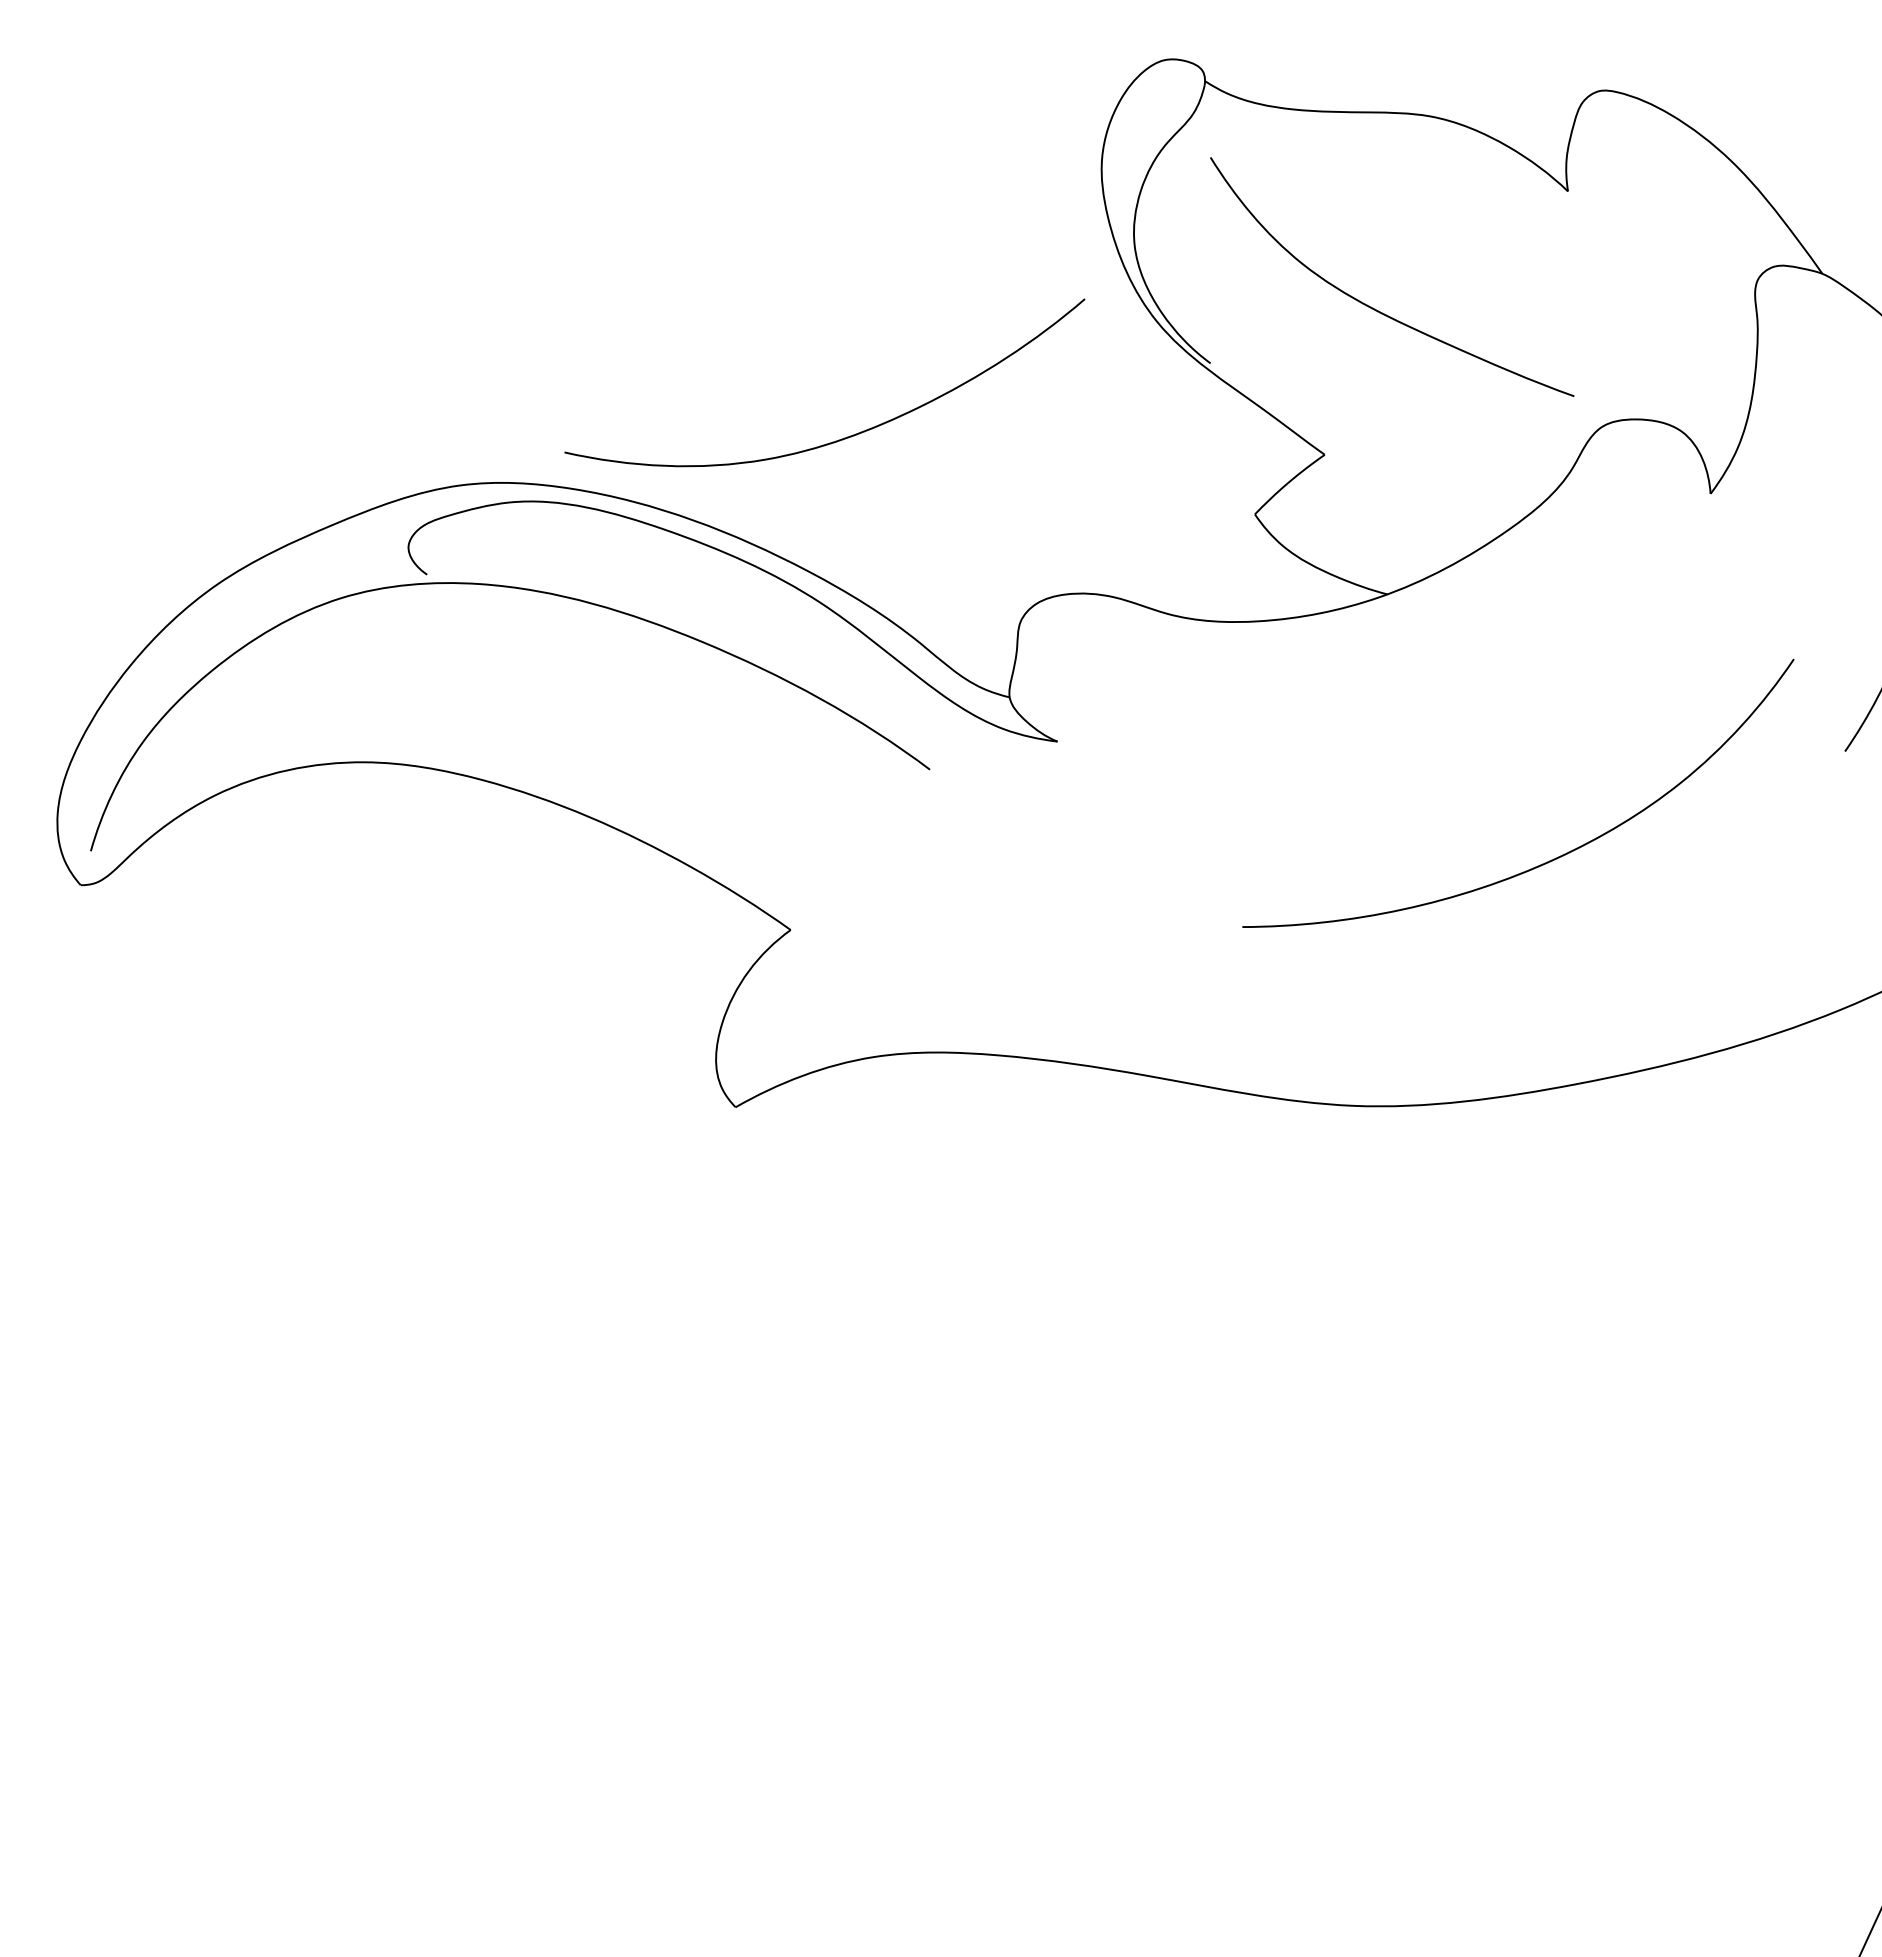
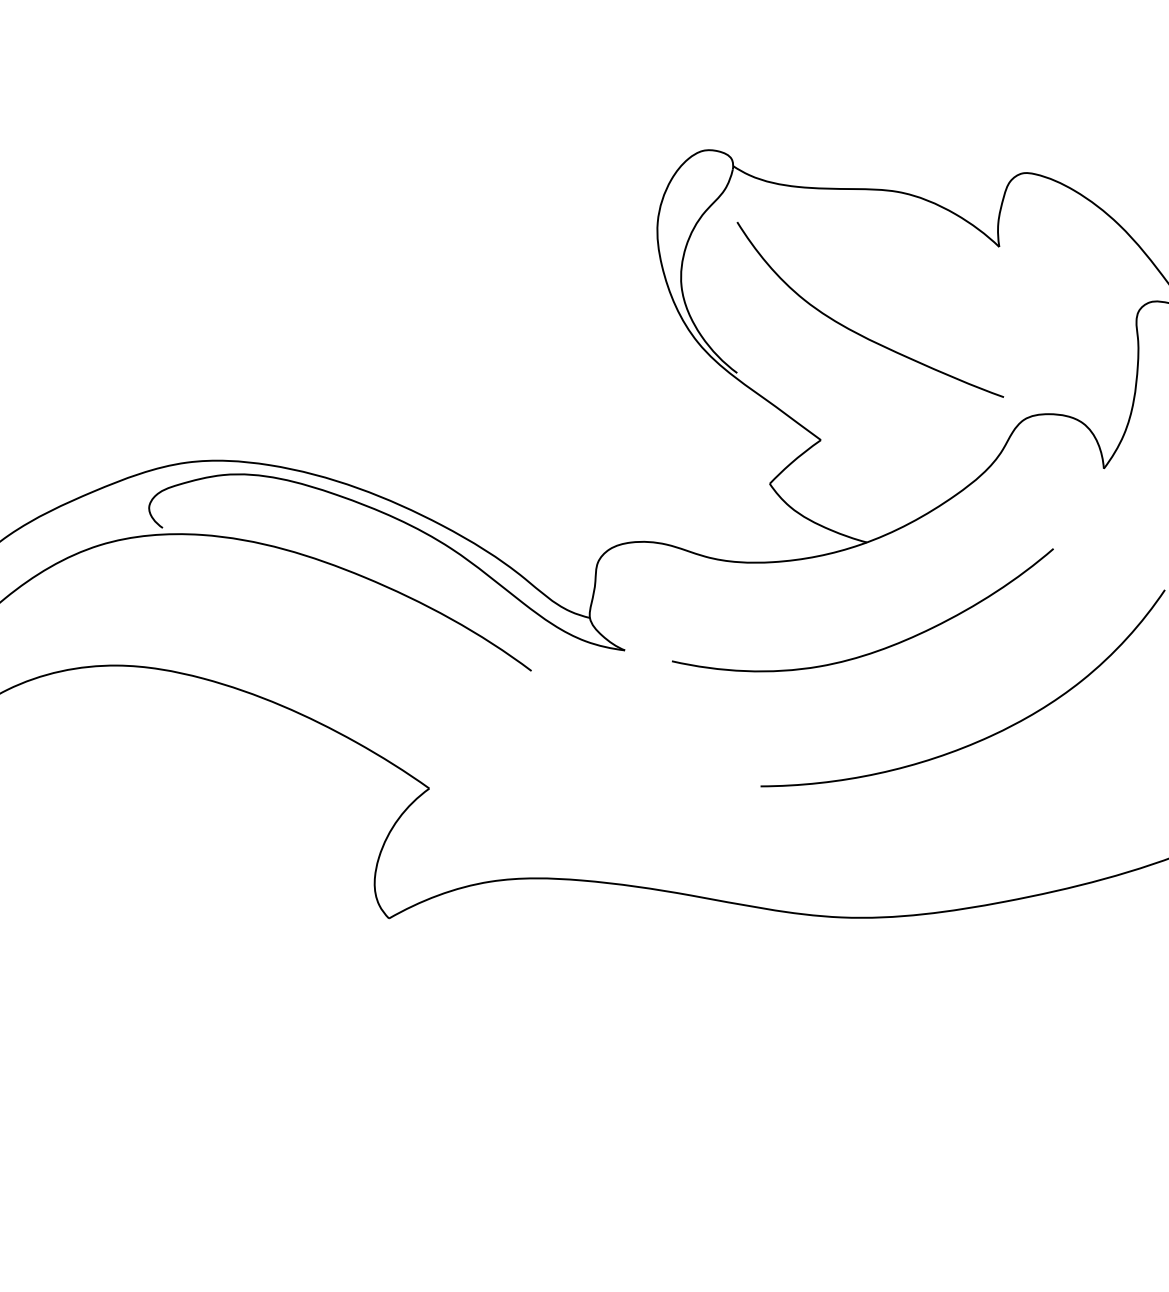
curve: (844, 437) -> (877, 650), moved

